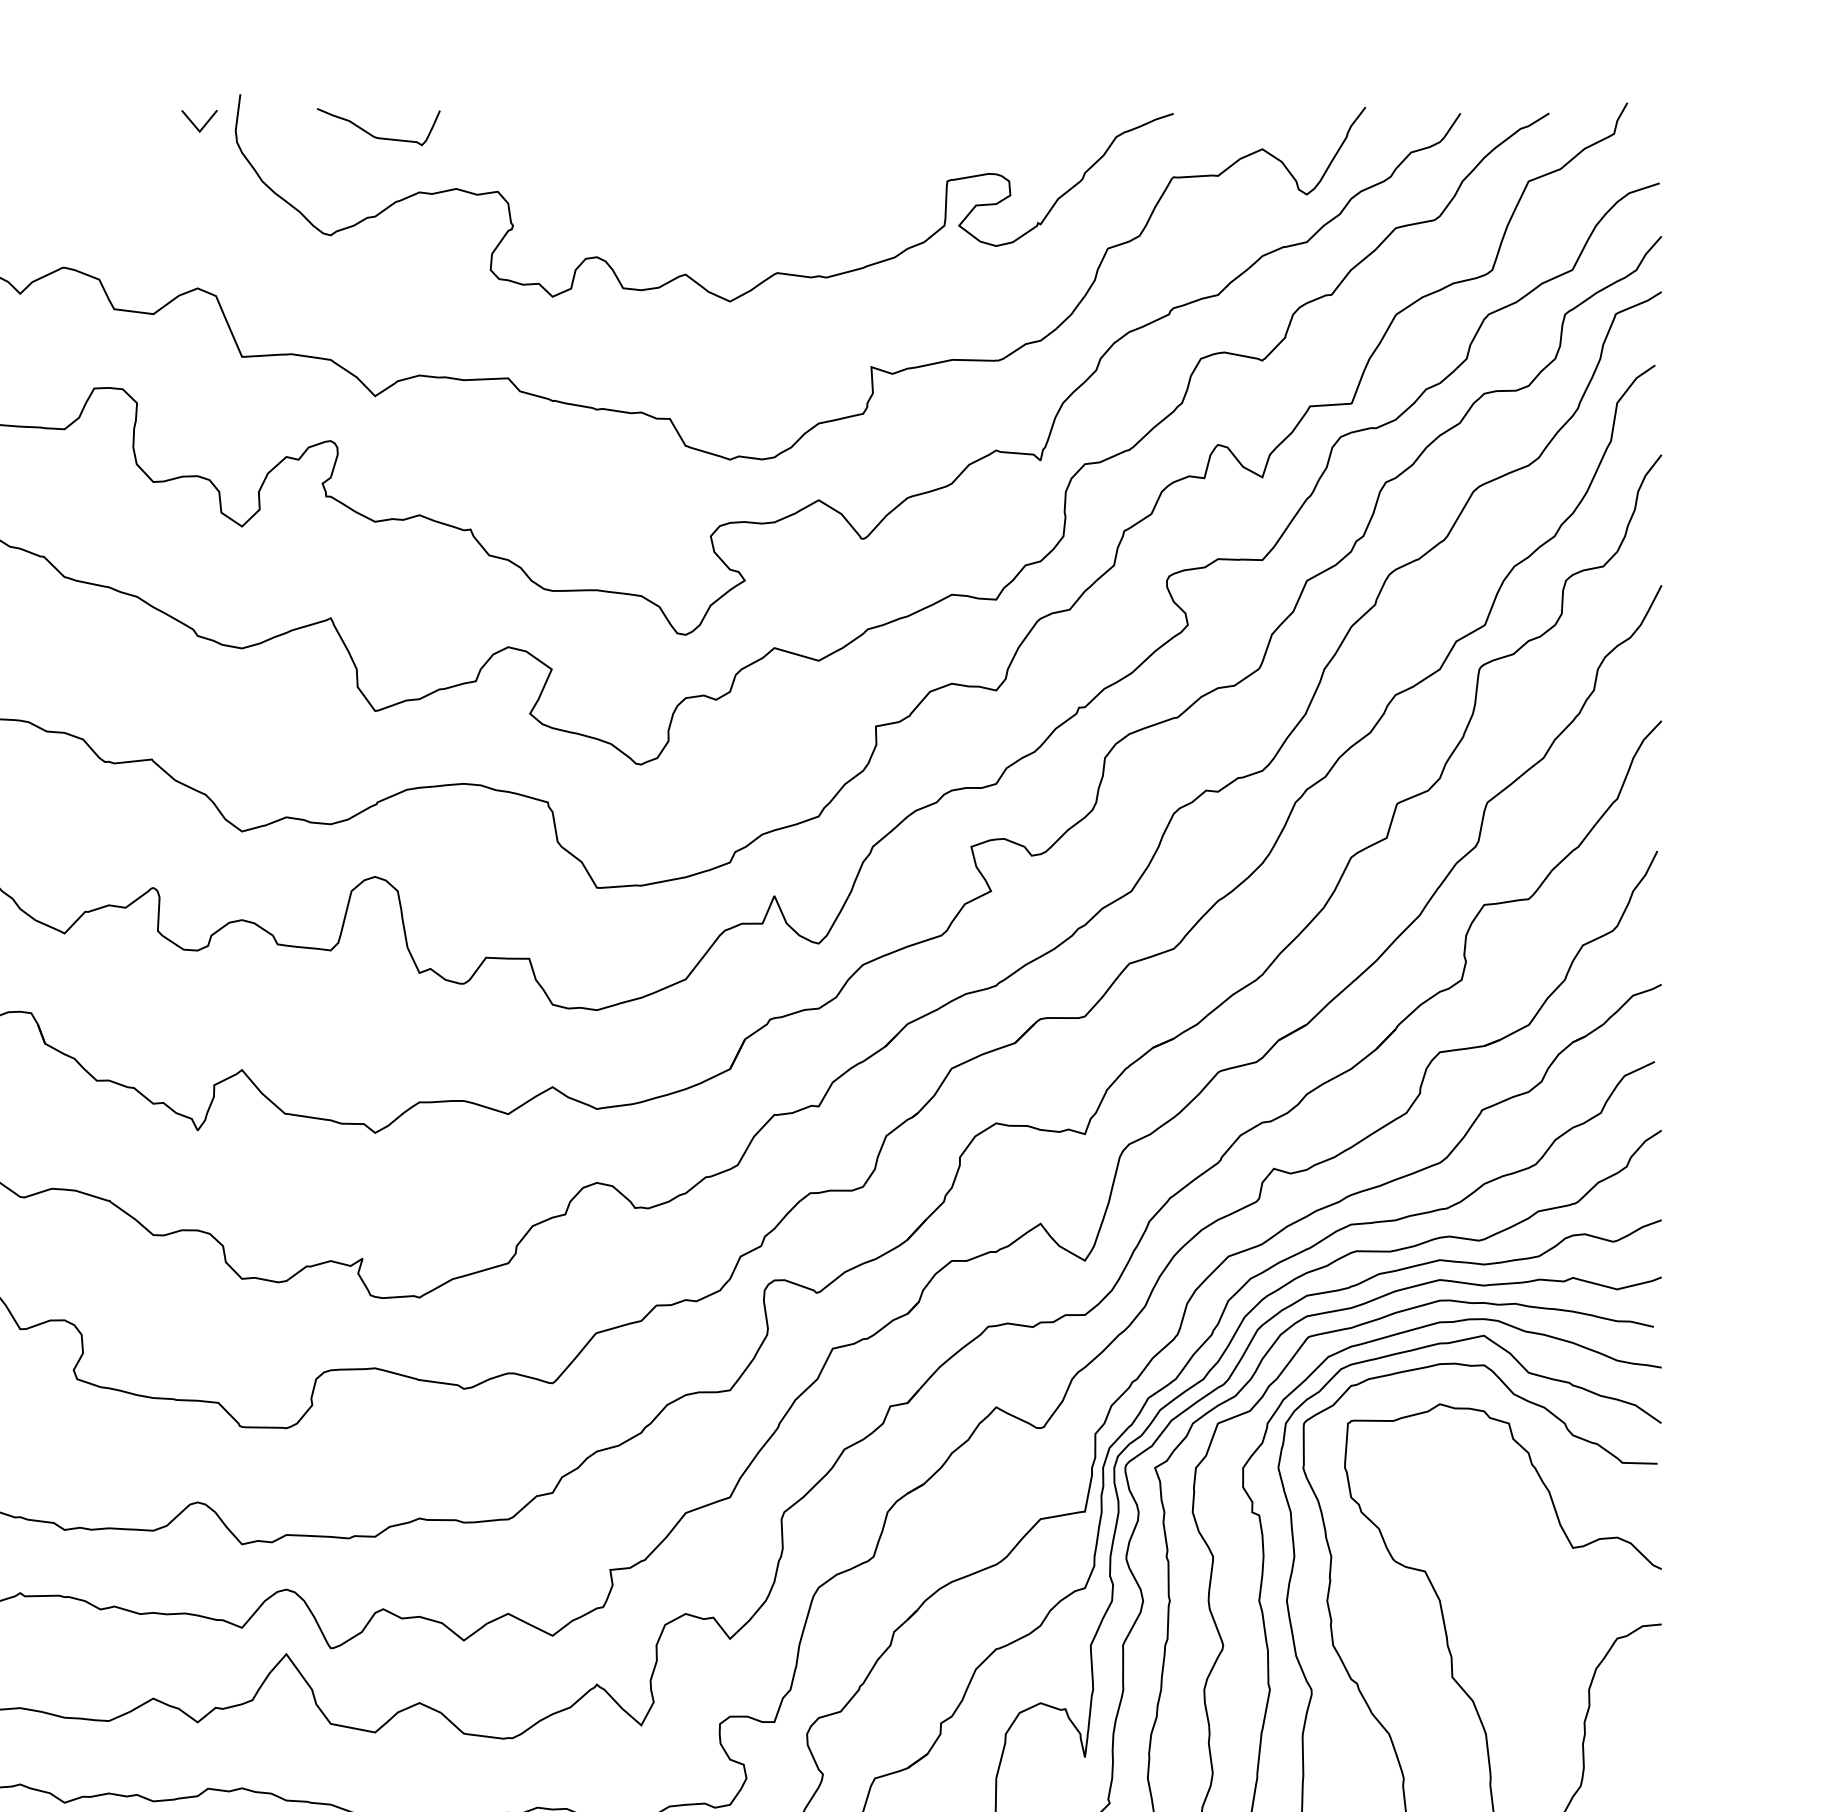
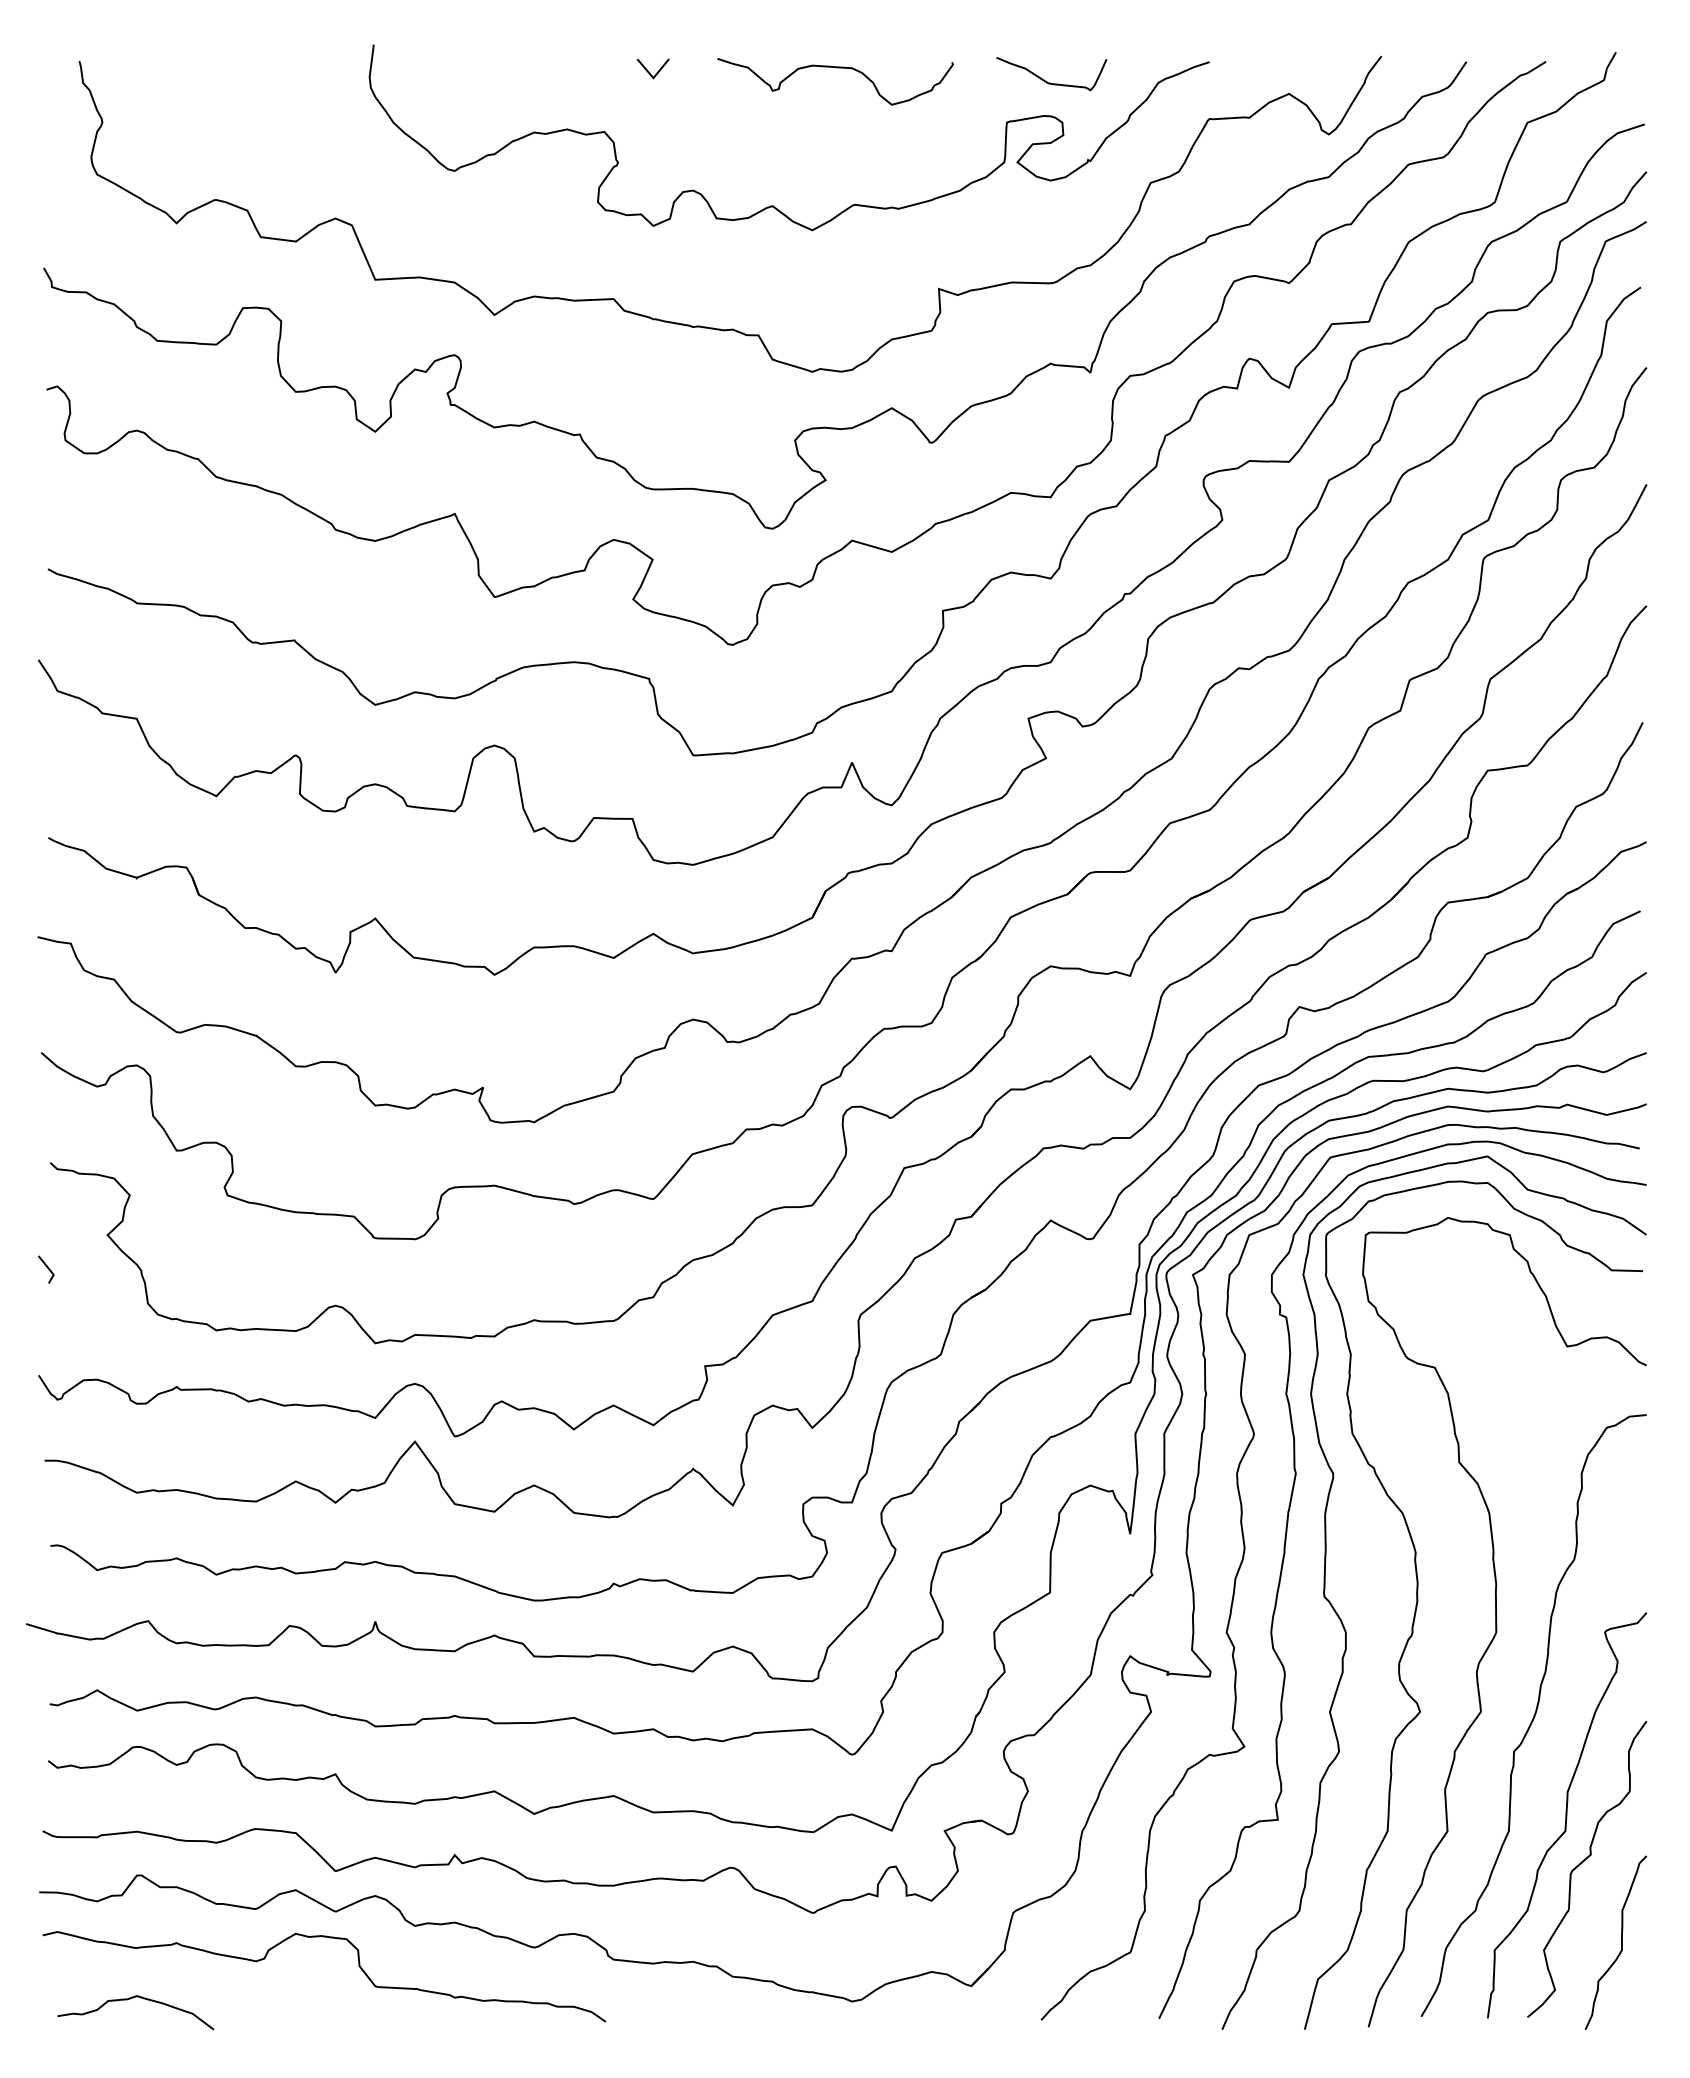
curve: (755, 120) -> (835, 68), added
line: (195, 124) -> (649, 71), moved
curve: (374, 135) -> (1047, 81), moved

